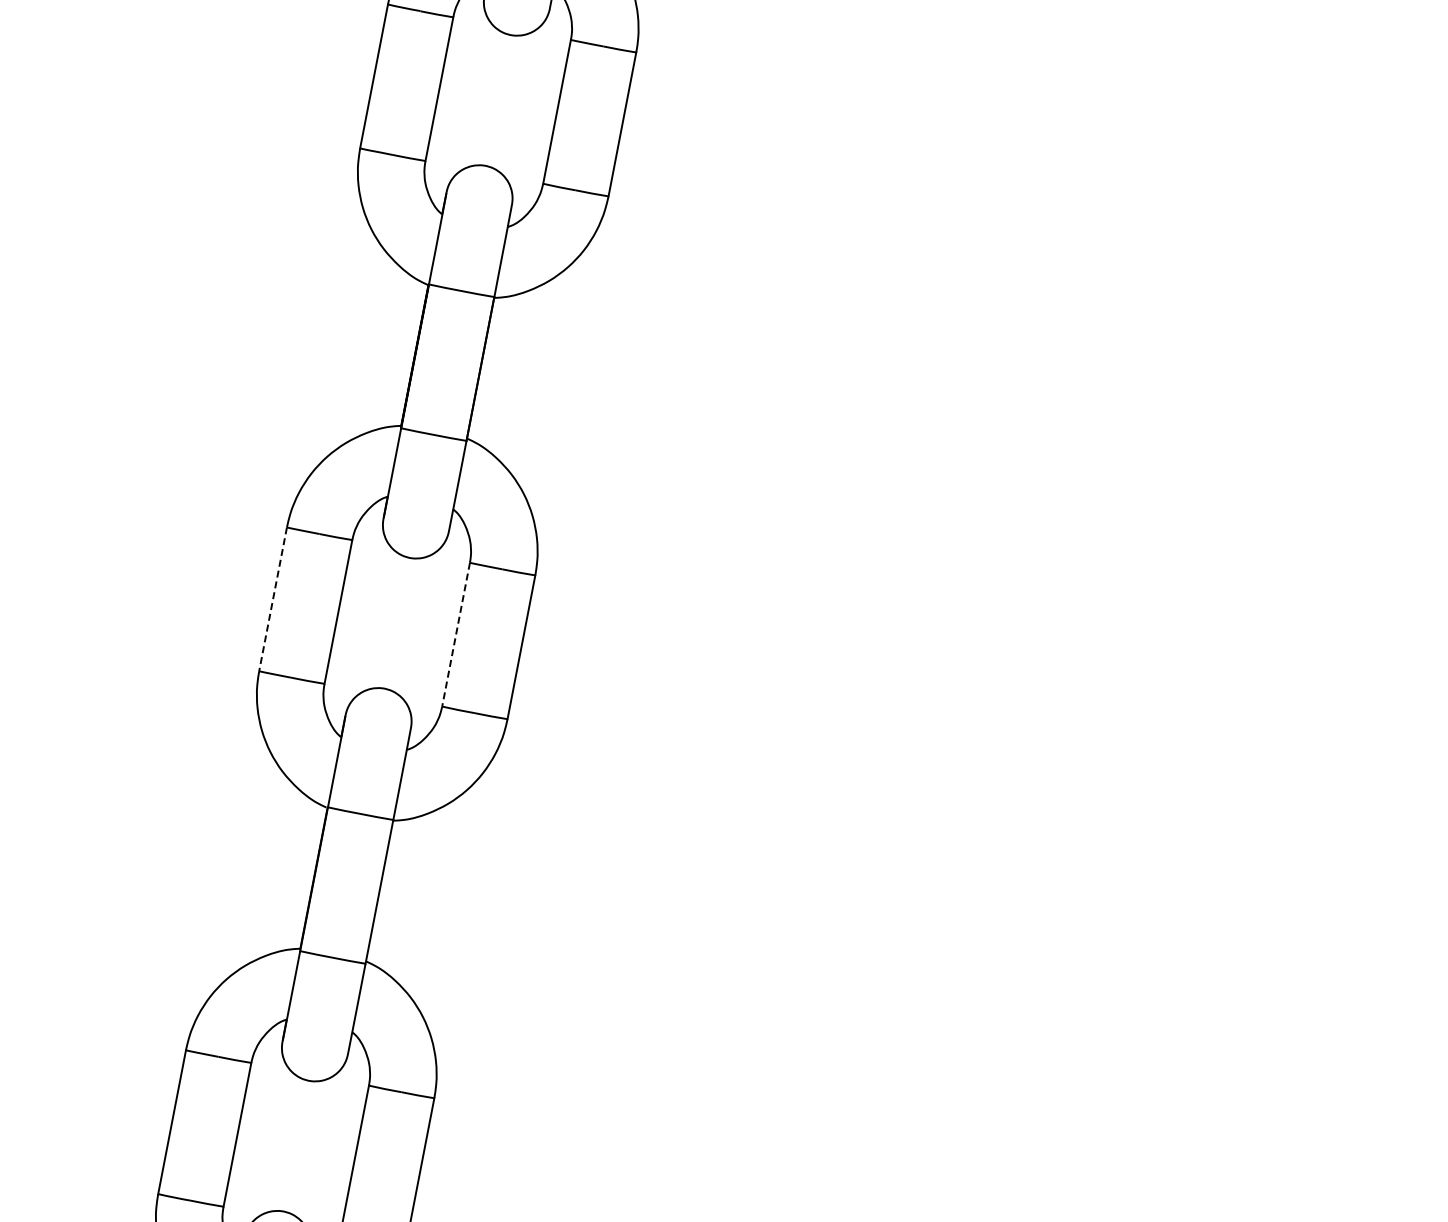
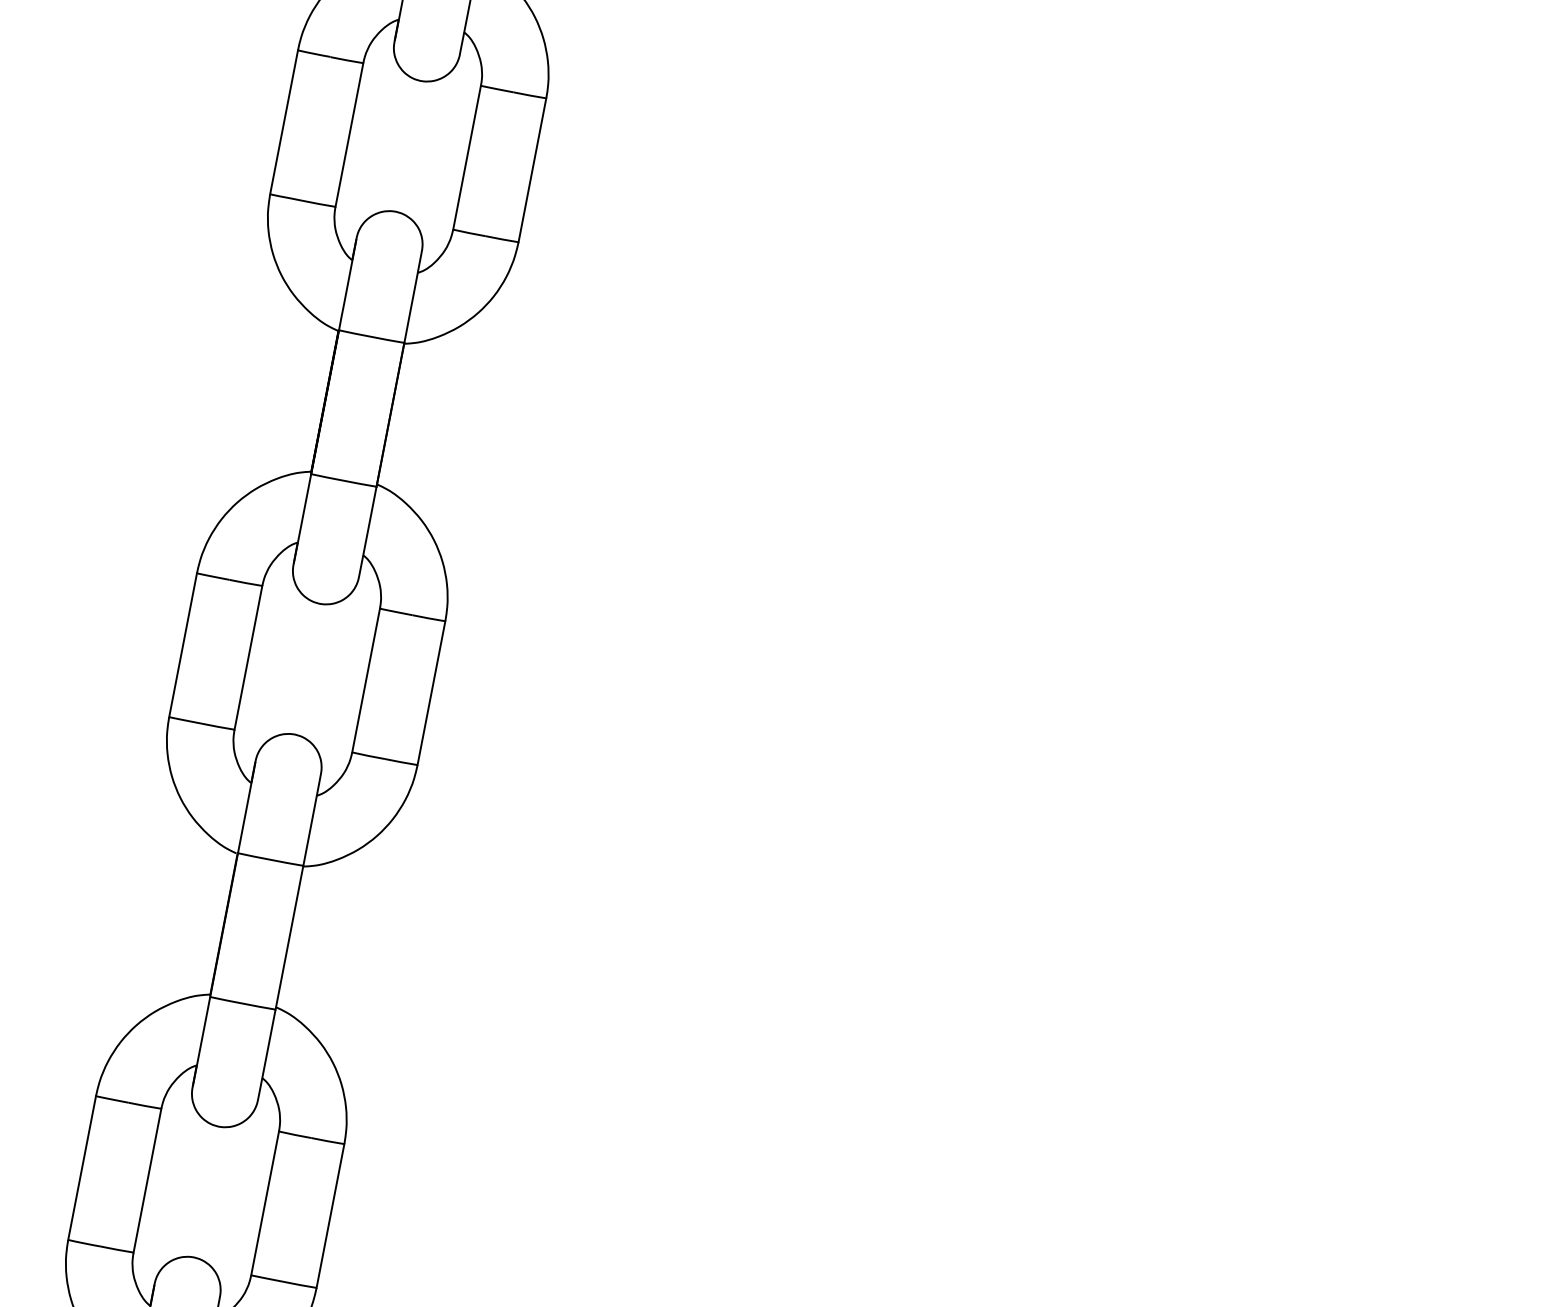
line: (273, 599) -> (183, 645), dashed -> solid
line: (456, 635) -> (366, 681), dashed -> solid

